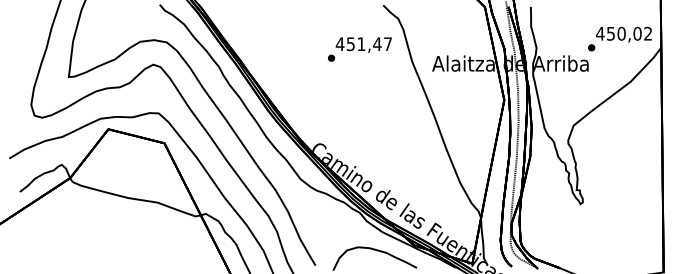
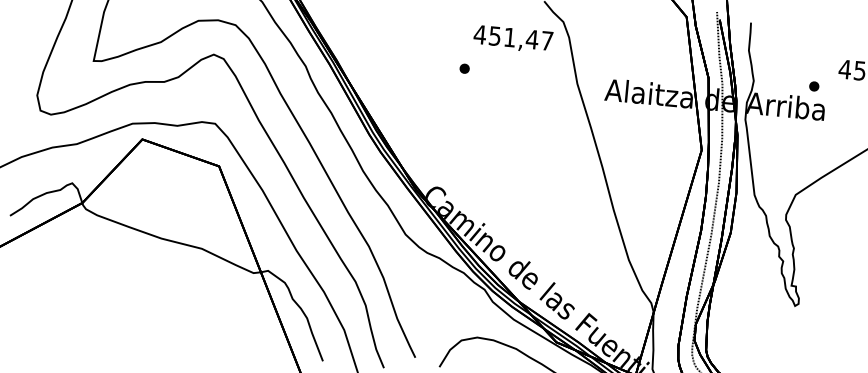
text: (363, 44) -> (512, 38), moved
part: (591, 47) -> (814, 85), moved

